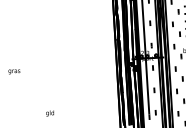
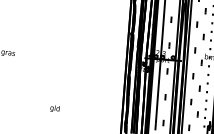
text: (49, 113) -> (54, 108), moved

